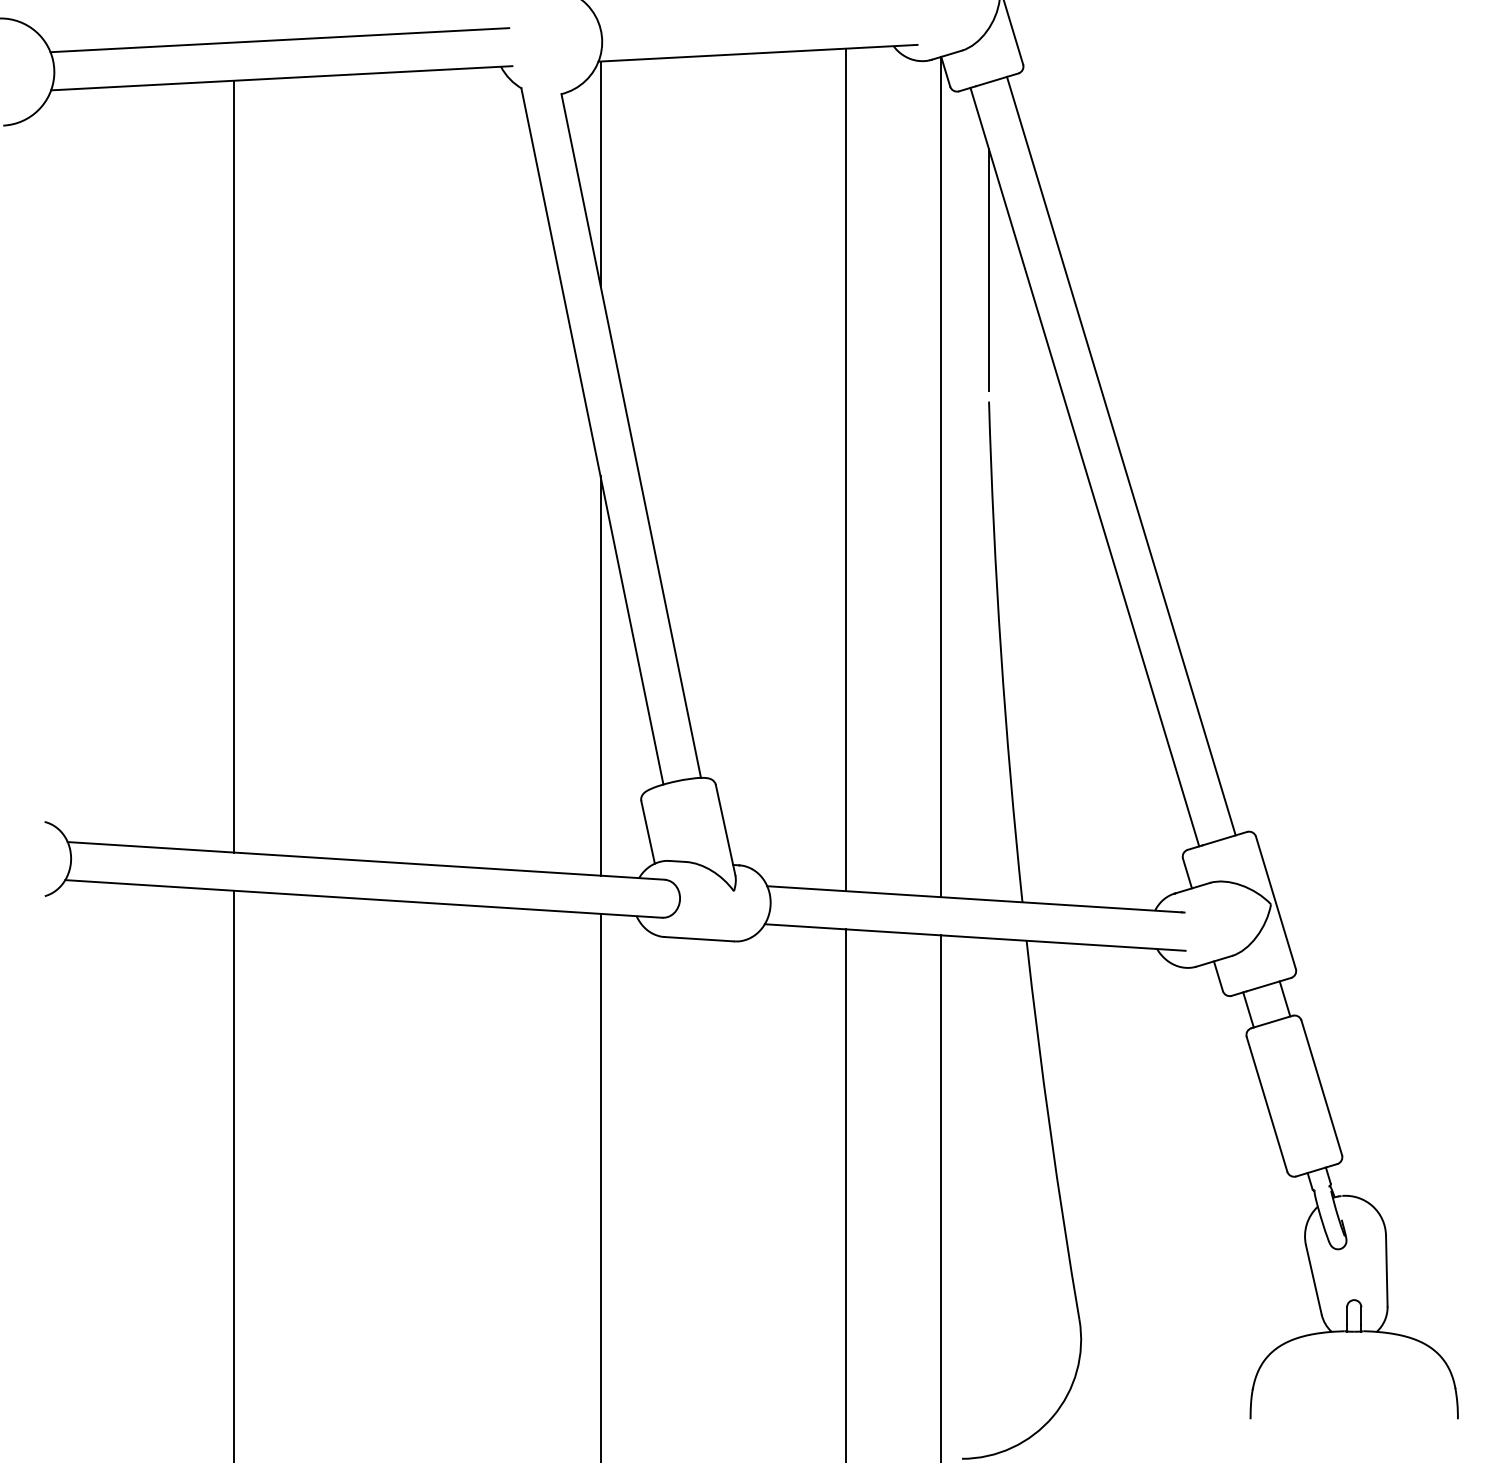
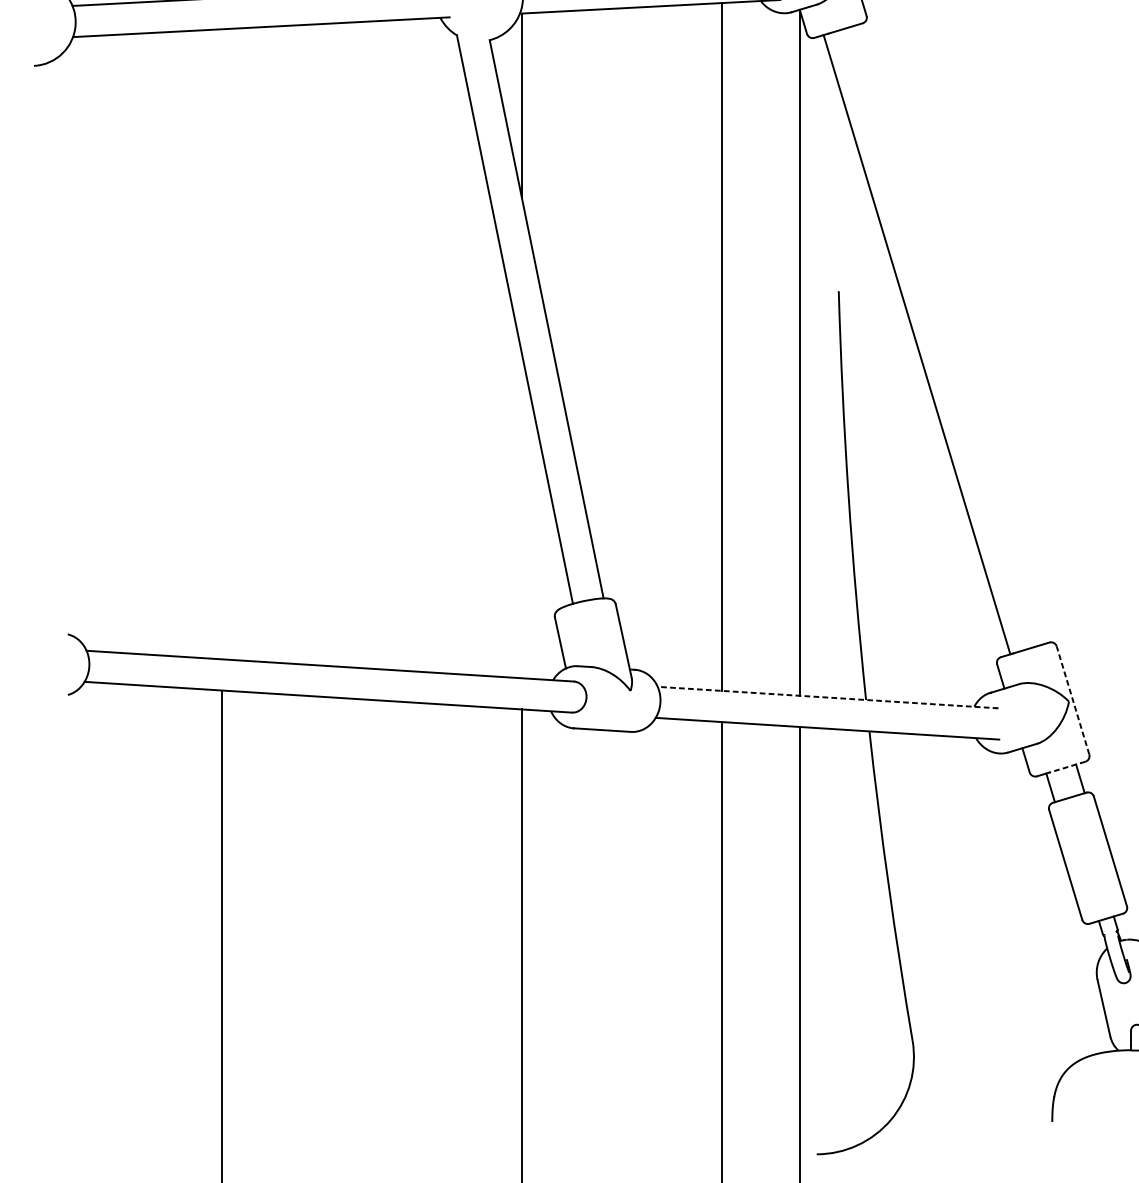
line: (988, 270) -> (838, 184), removed
line: (1121, 455) -> (946, 335), removed
line: (233, 466) -> (221, 344), removed
line: (600, 675) -> (521, 514), removed
line: (975, 899) -> (827, 697), solid -> dashed
line: (1275, 902) -> (1072, 700), solid -> dashed
line: (1268, 984) -> (1066, 767), solid -> dashed

